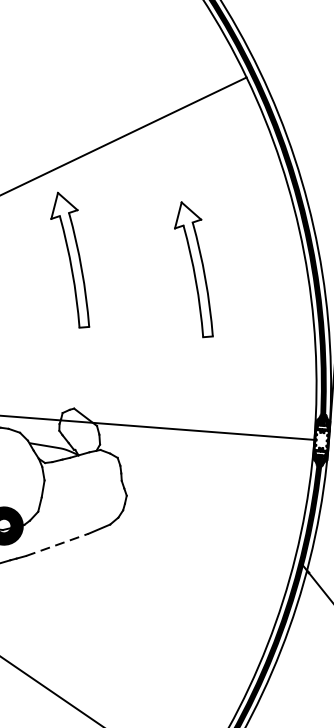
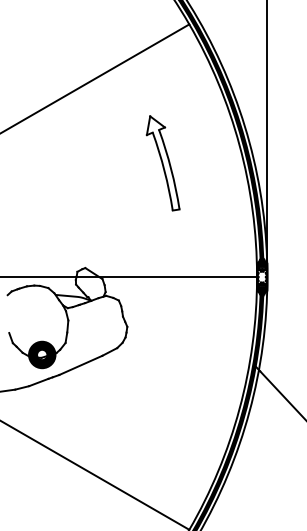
part: (70, 260) -> (74, 163), removed
line: (56, 544) -> (80, 365), dashed -> solid

